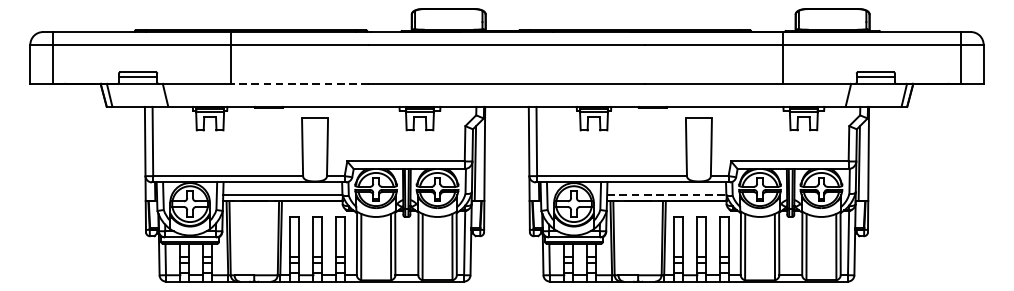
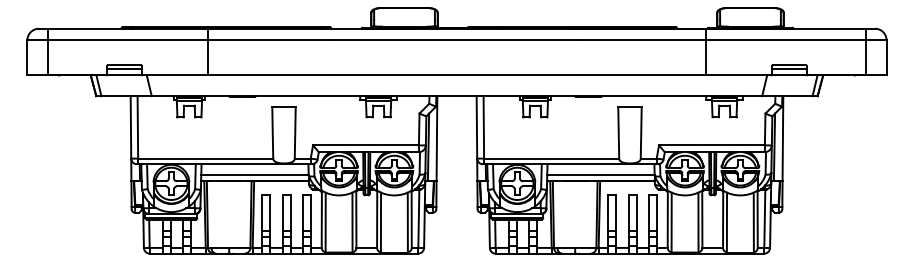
line: (298, 83) -> (269, 75), dashed -> solid
line: (666, 194) -> (600, 175), dashed -> solid

